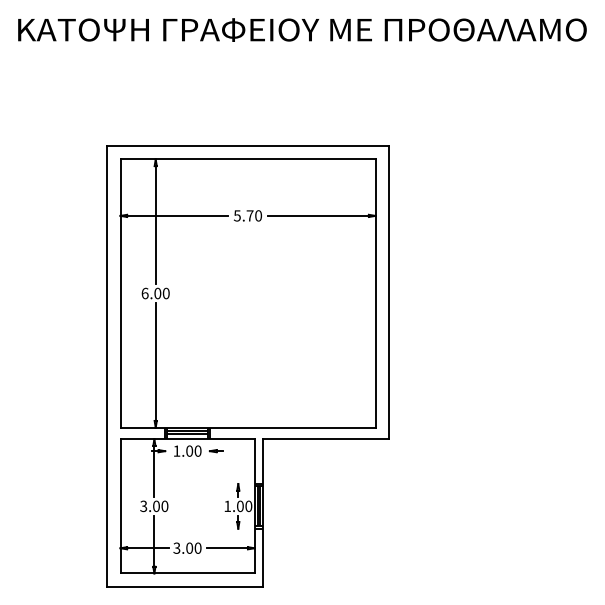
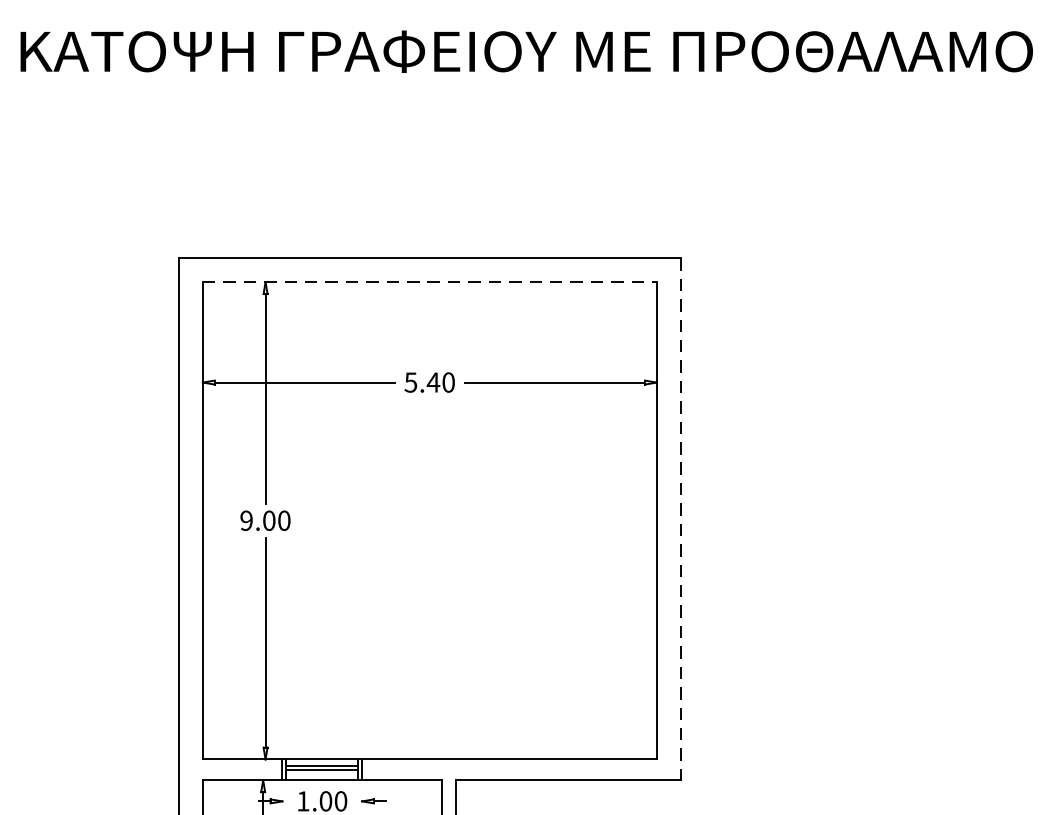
line: (248, 159) -> (430, 282), solid -> dashed
text: (249, 215) -> (432, 381), 5.70 -> 5.40
line: (388, 292) -> (679, 518), solid -> dashed
text: (144, 293) -> (245, 520), 6.00 -> 9.00

